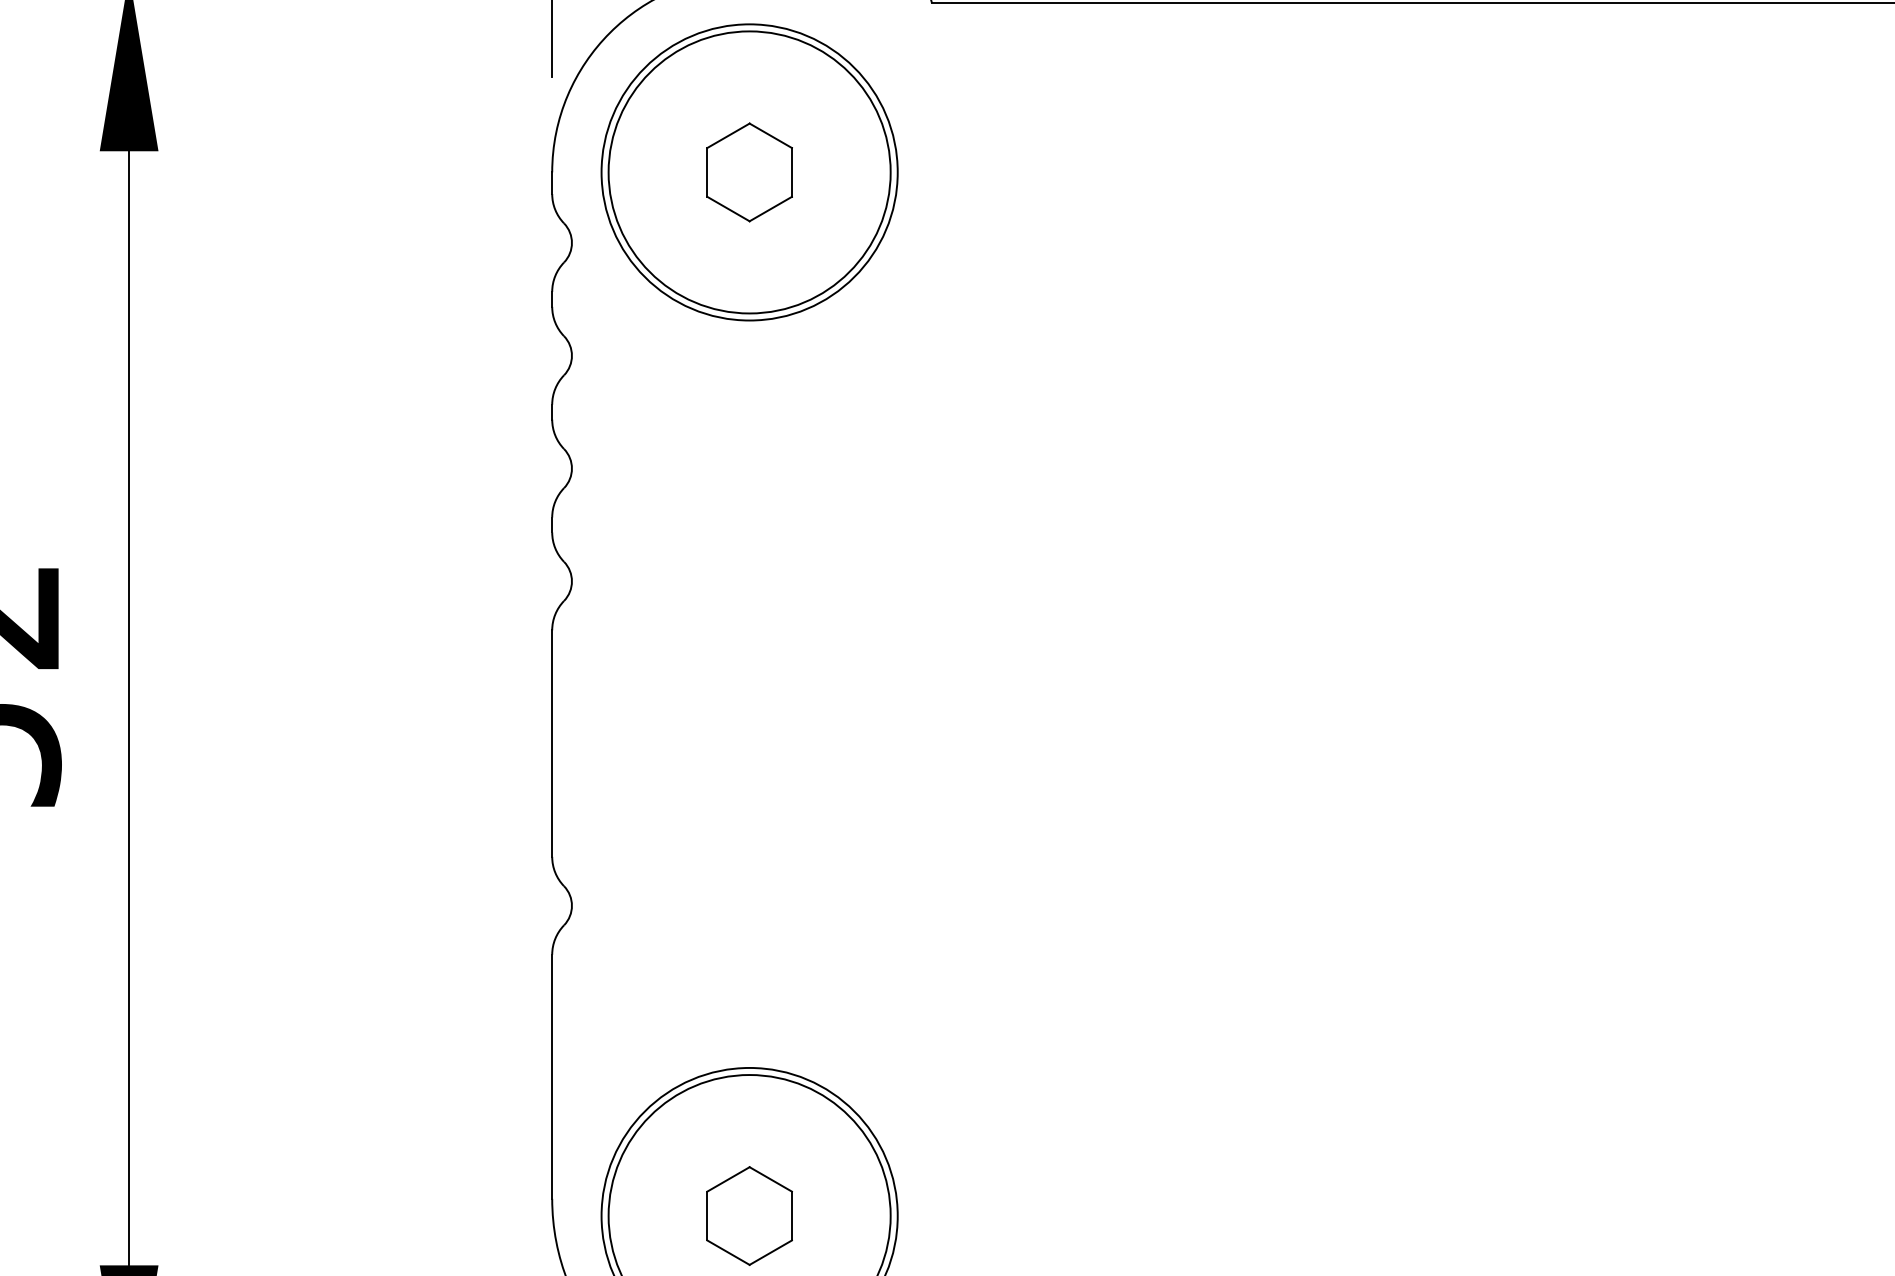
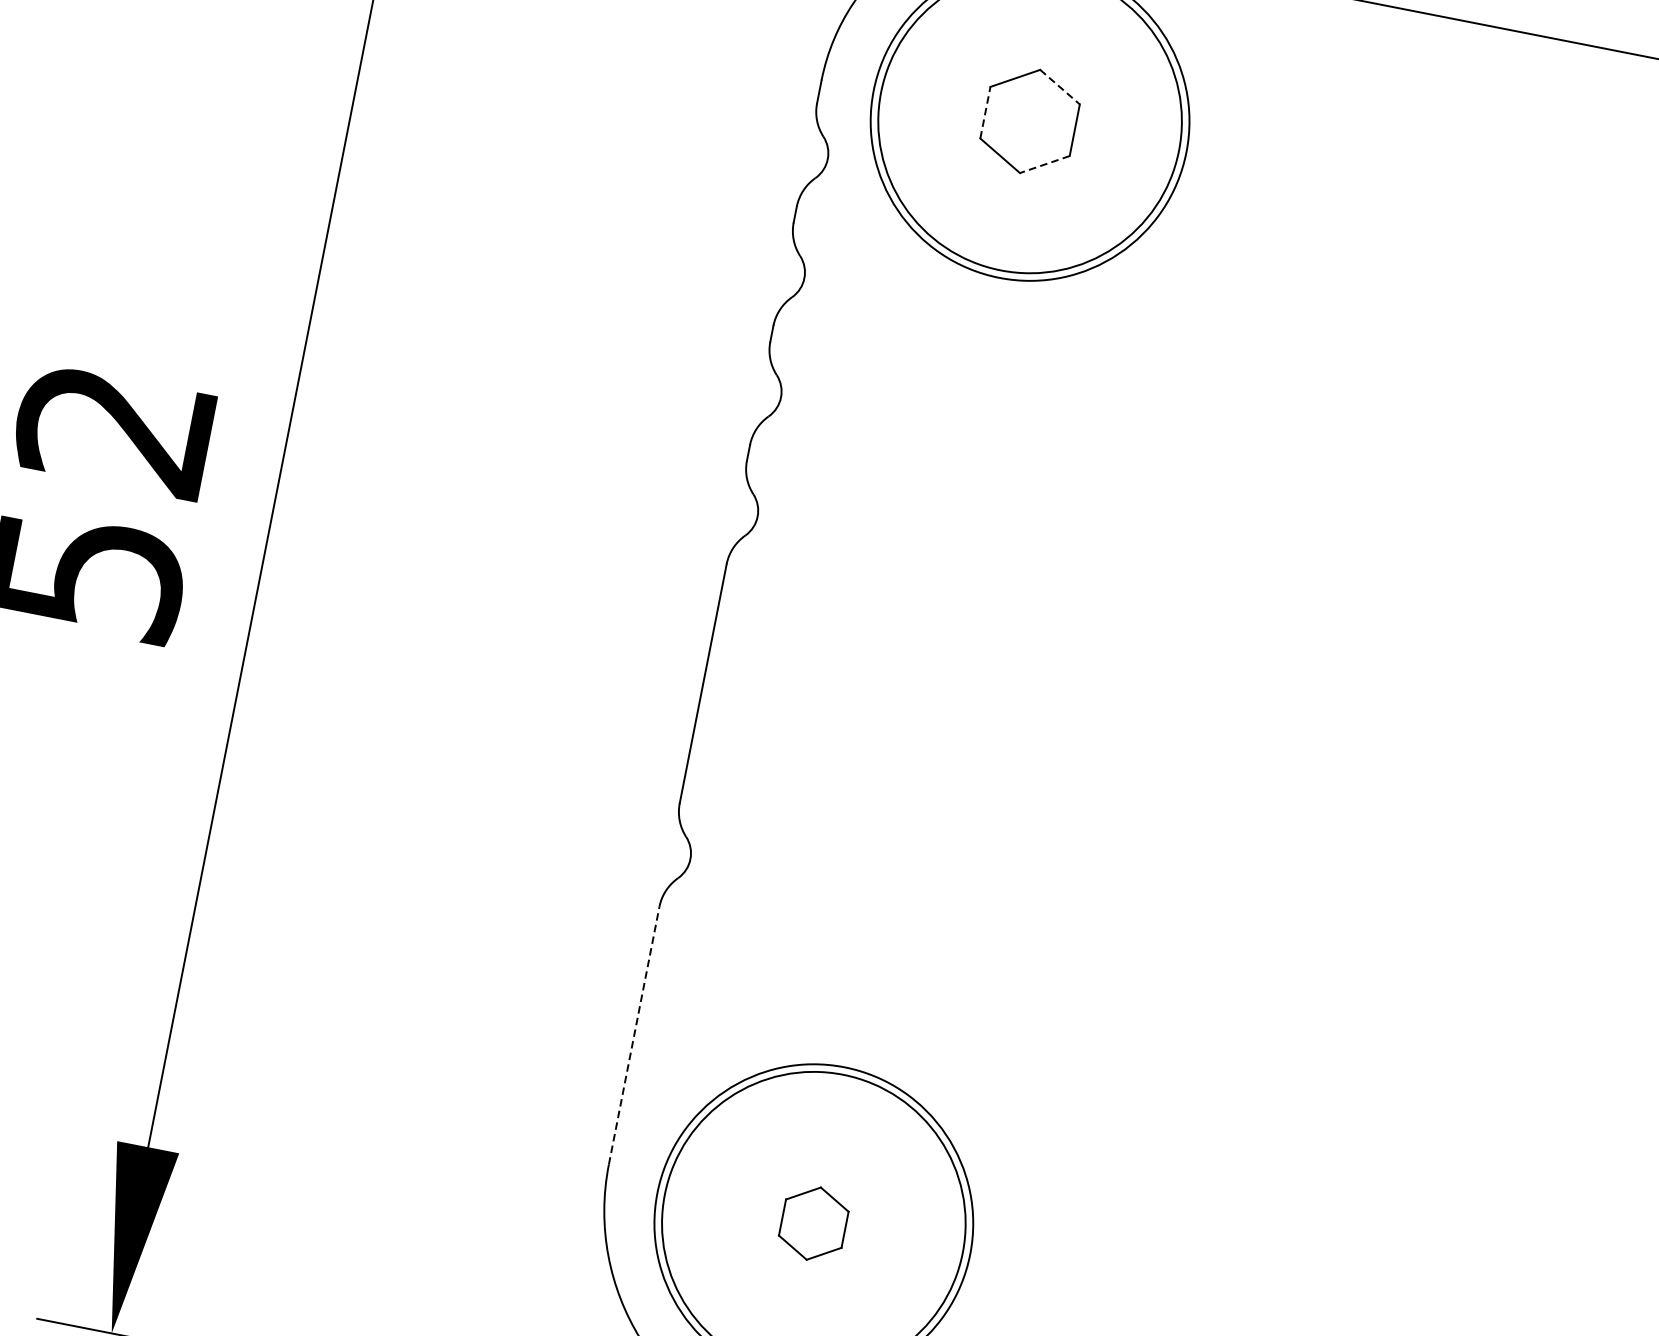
line: (771, 136) -> (1060, 88), solid -> dashed
line: (707, 171) -> (985, 111), solid -> dashed
line: (770, 209) -> (1044, 164), solid -> dashed
line: (552, 1076) -> (634, 1035), solid -> dashed
part: (749, 1215) -> (813, 1223), size x0.7

